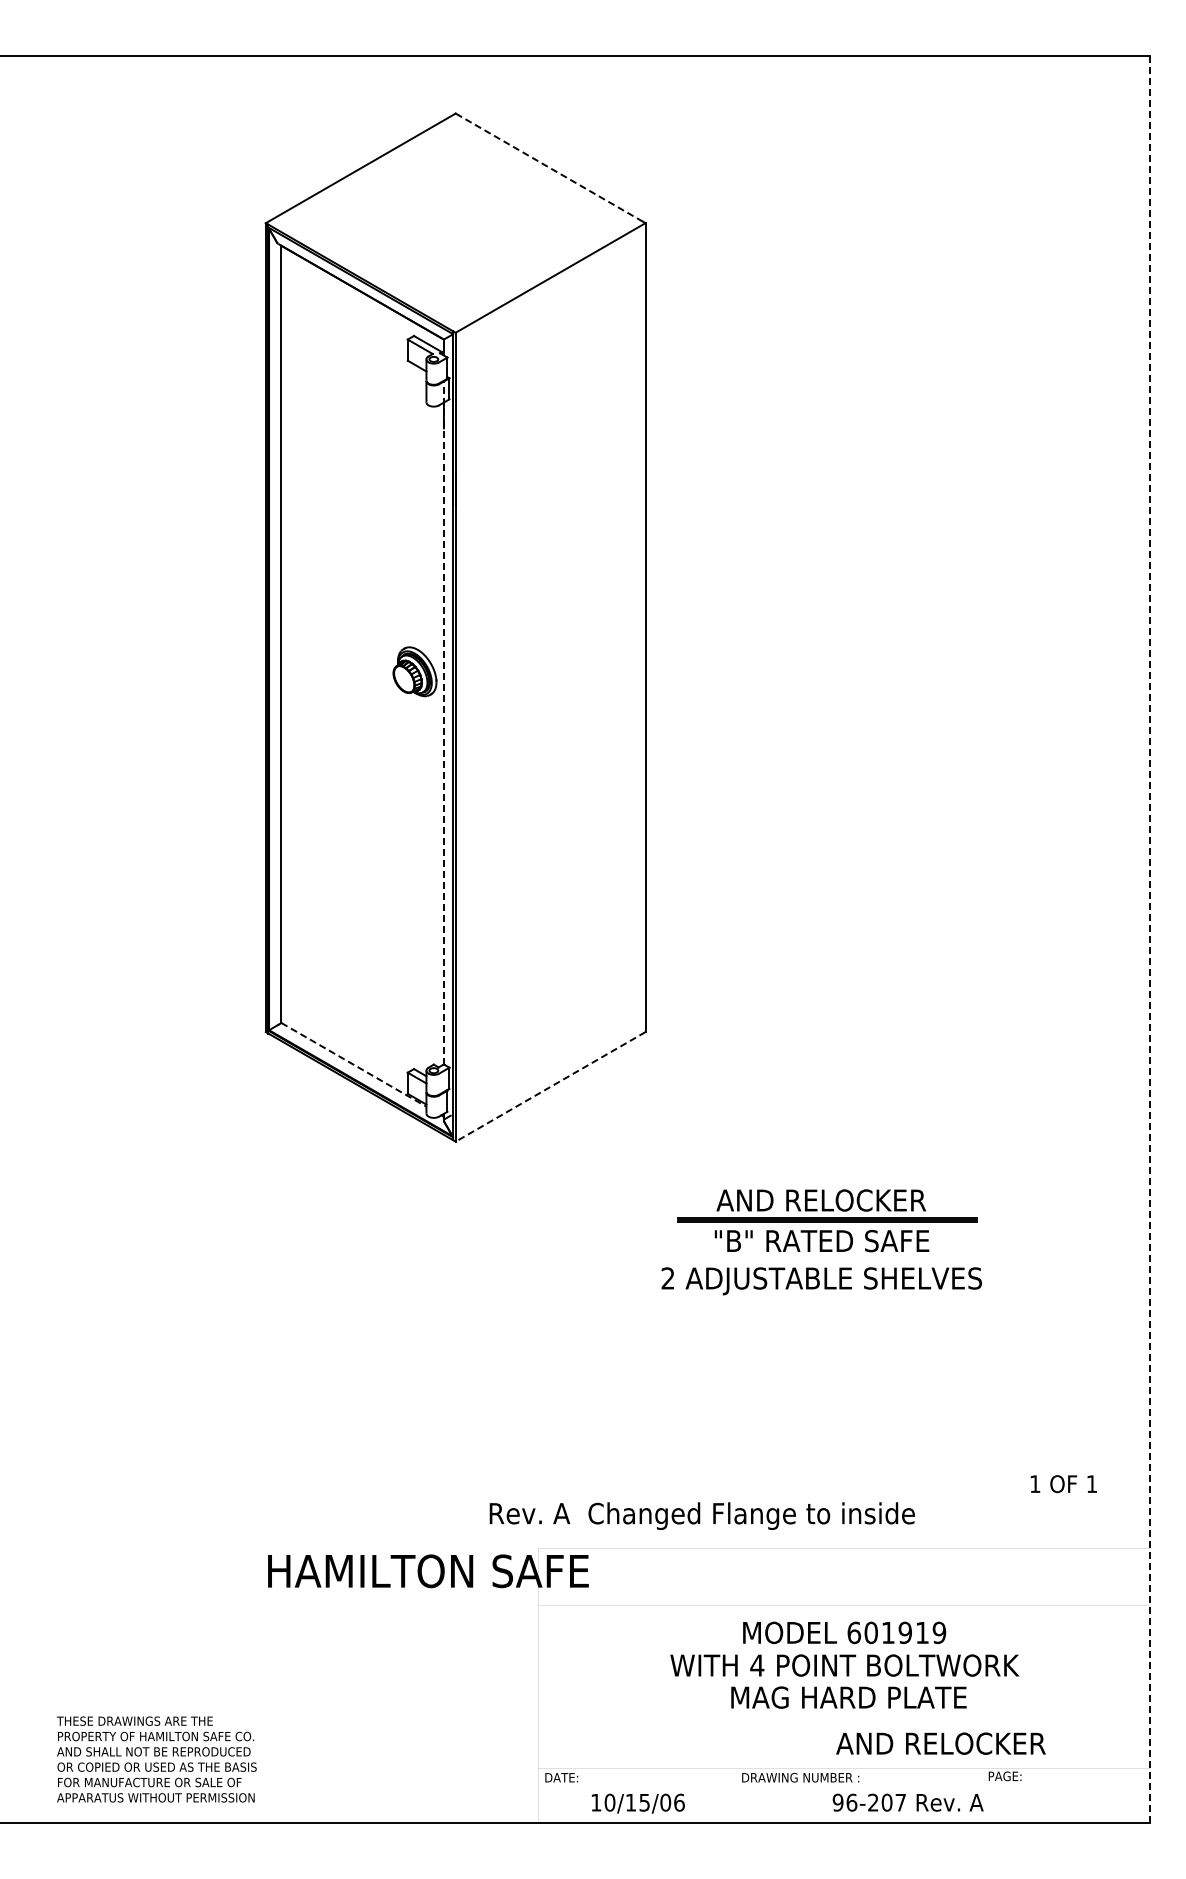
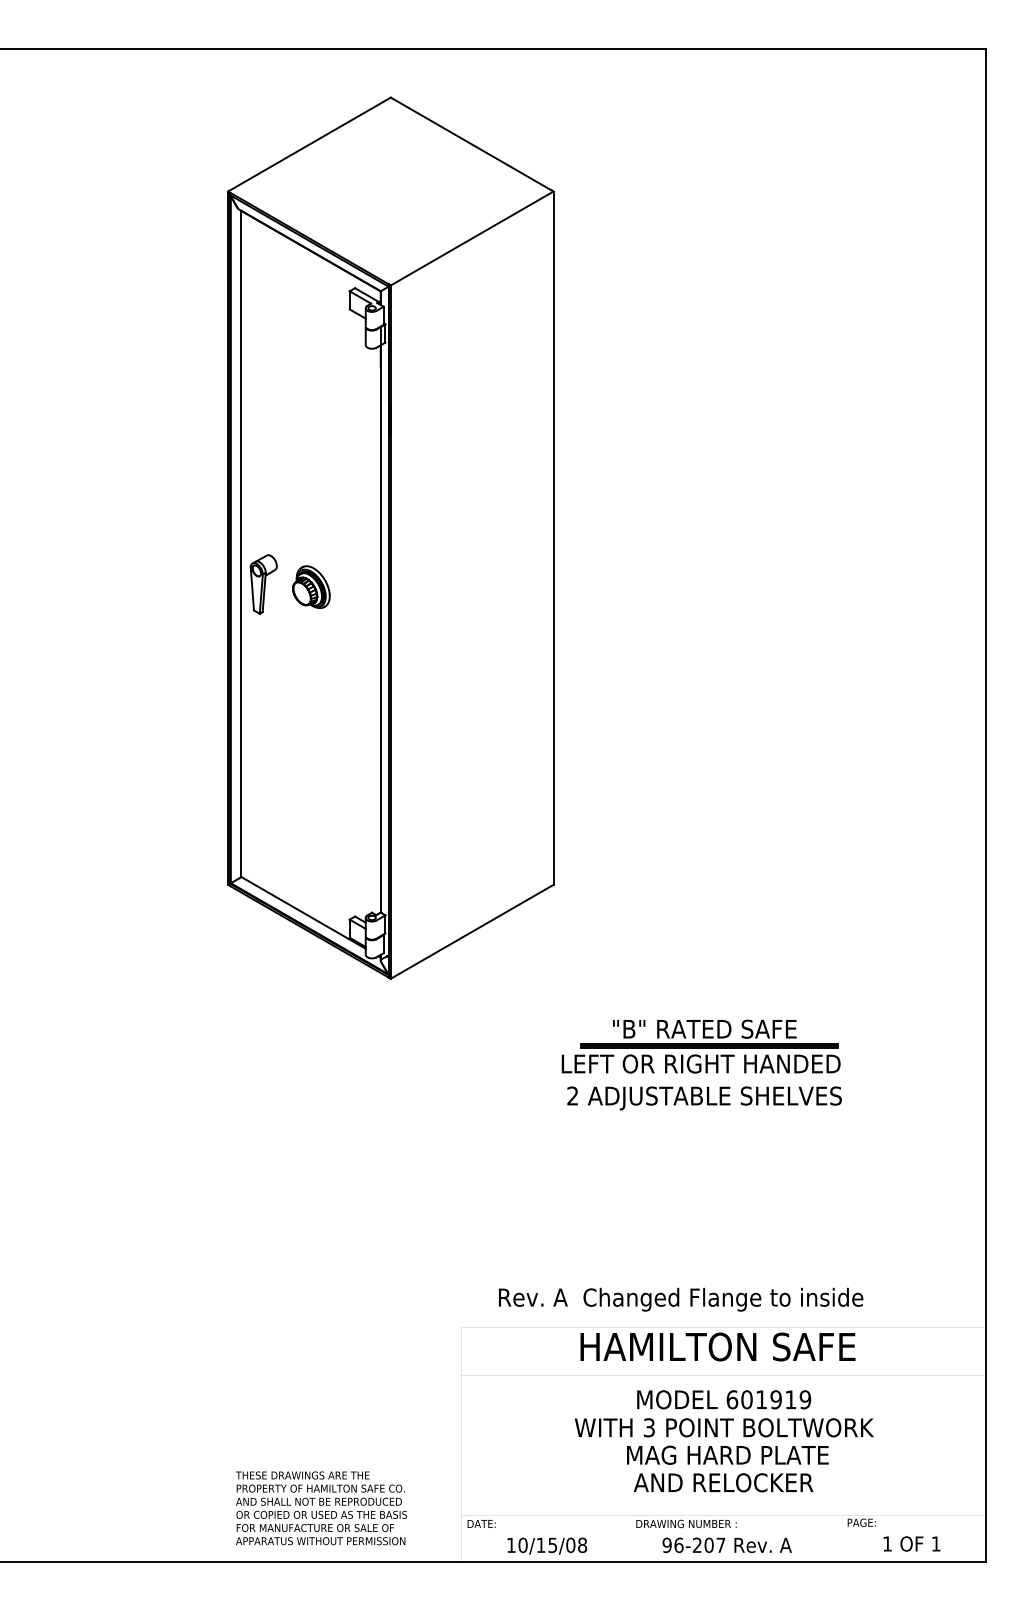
line: (550, 168) -> (472, 144), dashed -> solid
part: (414, 671) -> (310, 586), moved
part: (307, 681) -> (263, 584), added
line: (443, 723) -> (380, 620), dashed -> solid
line: (1150, 939) -> (986, 805), dashed -> solid
line: (353, 1064) -> (303, 912), dashed -> solid
line: (550, 1086) -> (472, 931), dashed -> solid
text: (821, 1200) -> (704, 1029), AND RELOCKER -> "B" RATED SAFE
text: (817, 1240) -> (700, 1063), "B" RATED SAFE -> LEFT OR RIGHT HANDED
text: (1063, 1484) -> (911, 1544), moved
text: (701, 1515) -> (680, 1299), moved
text: (428, 1571) -> (718, 1347), moved
text: (757, 1665) -> (649, 1427), 4 -> 3
text: (940, 1743) -> (723, 1482), moved
text: (156, 1759) -> (321, 1508), moved
text: (679, 1802) -> (582, 1545), 10/15/06 -> 10/15/08
text: (907, 1802) -> (726, 1545), moved

